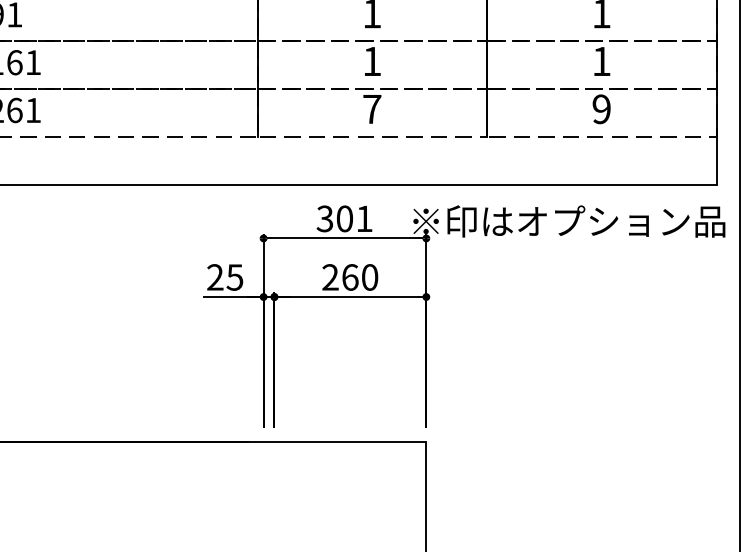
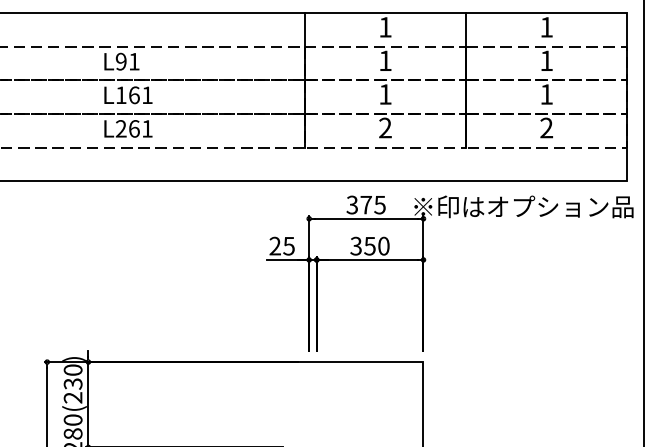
text: (372, 108) -> (385, 127), 7 -> 2
text: (601, 109) -> (546, 128), 9 -> 2
text: (353, 218) -> (372, 204), 301 -> 375
text: (339, 276) -> (362, 245), 260 -> 350

